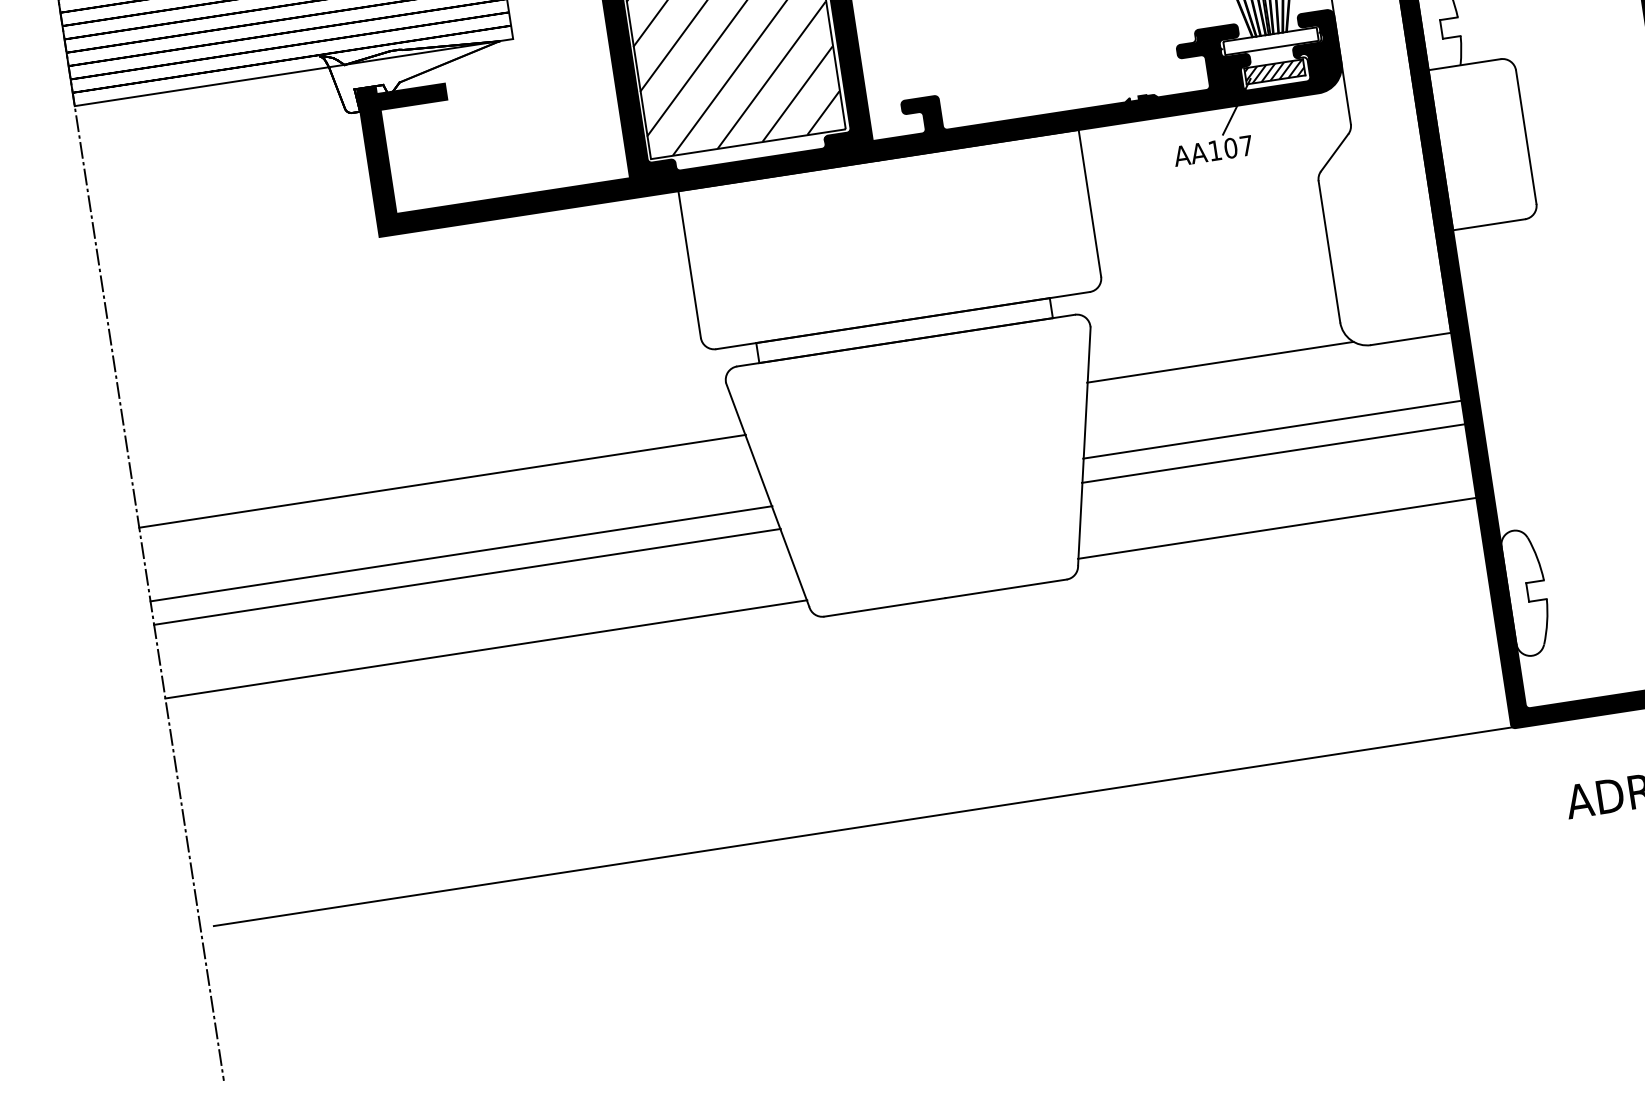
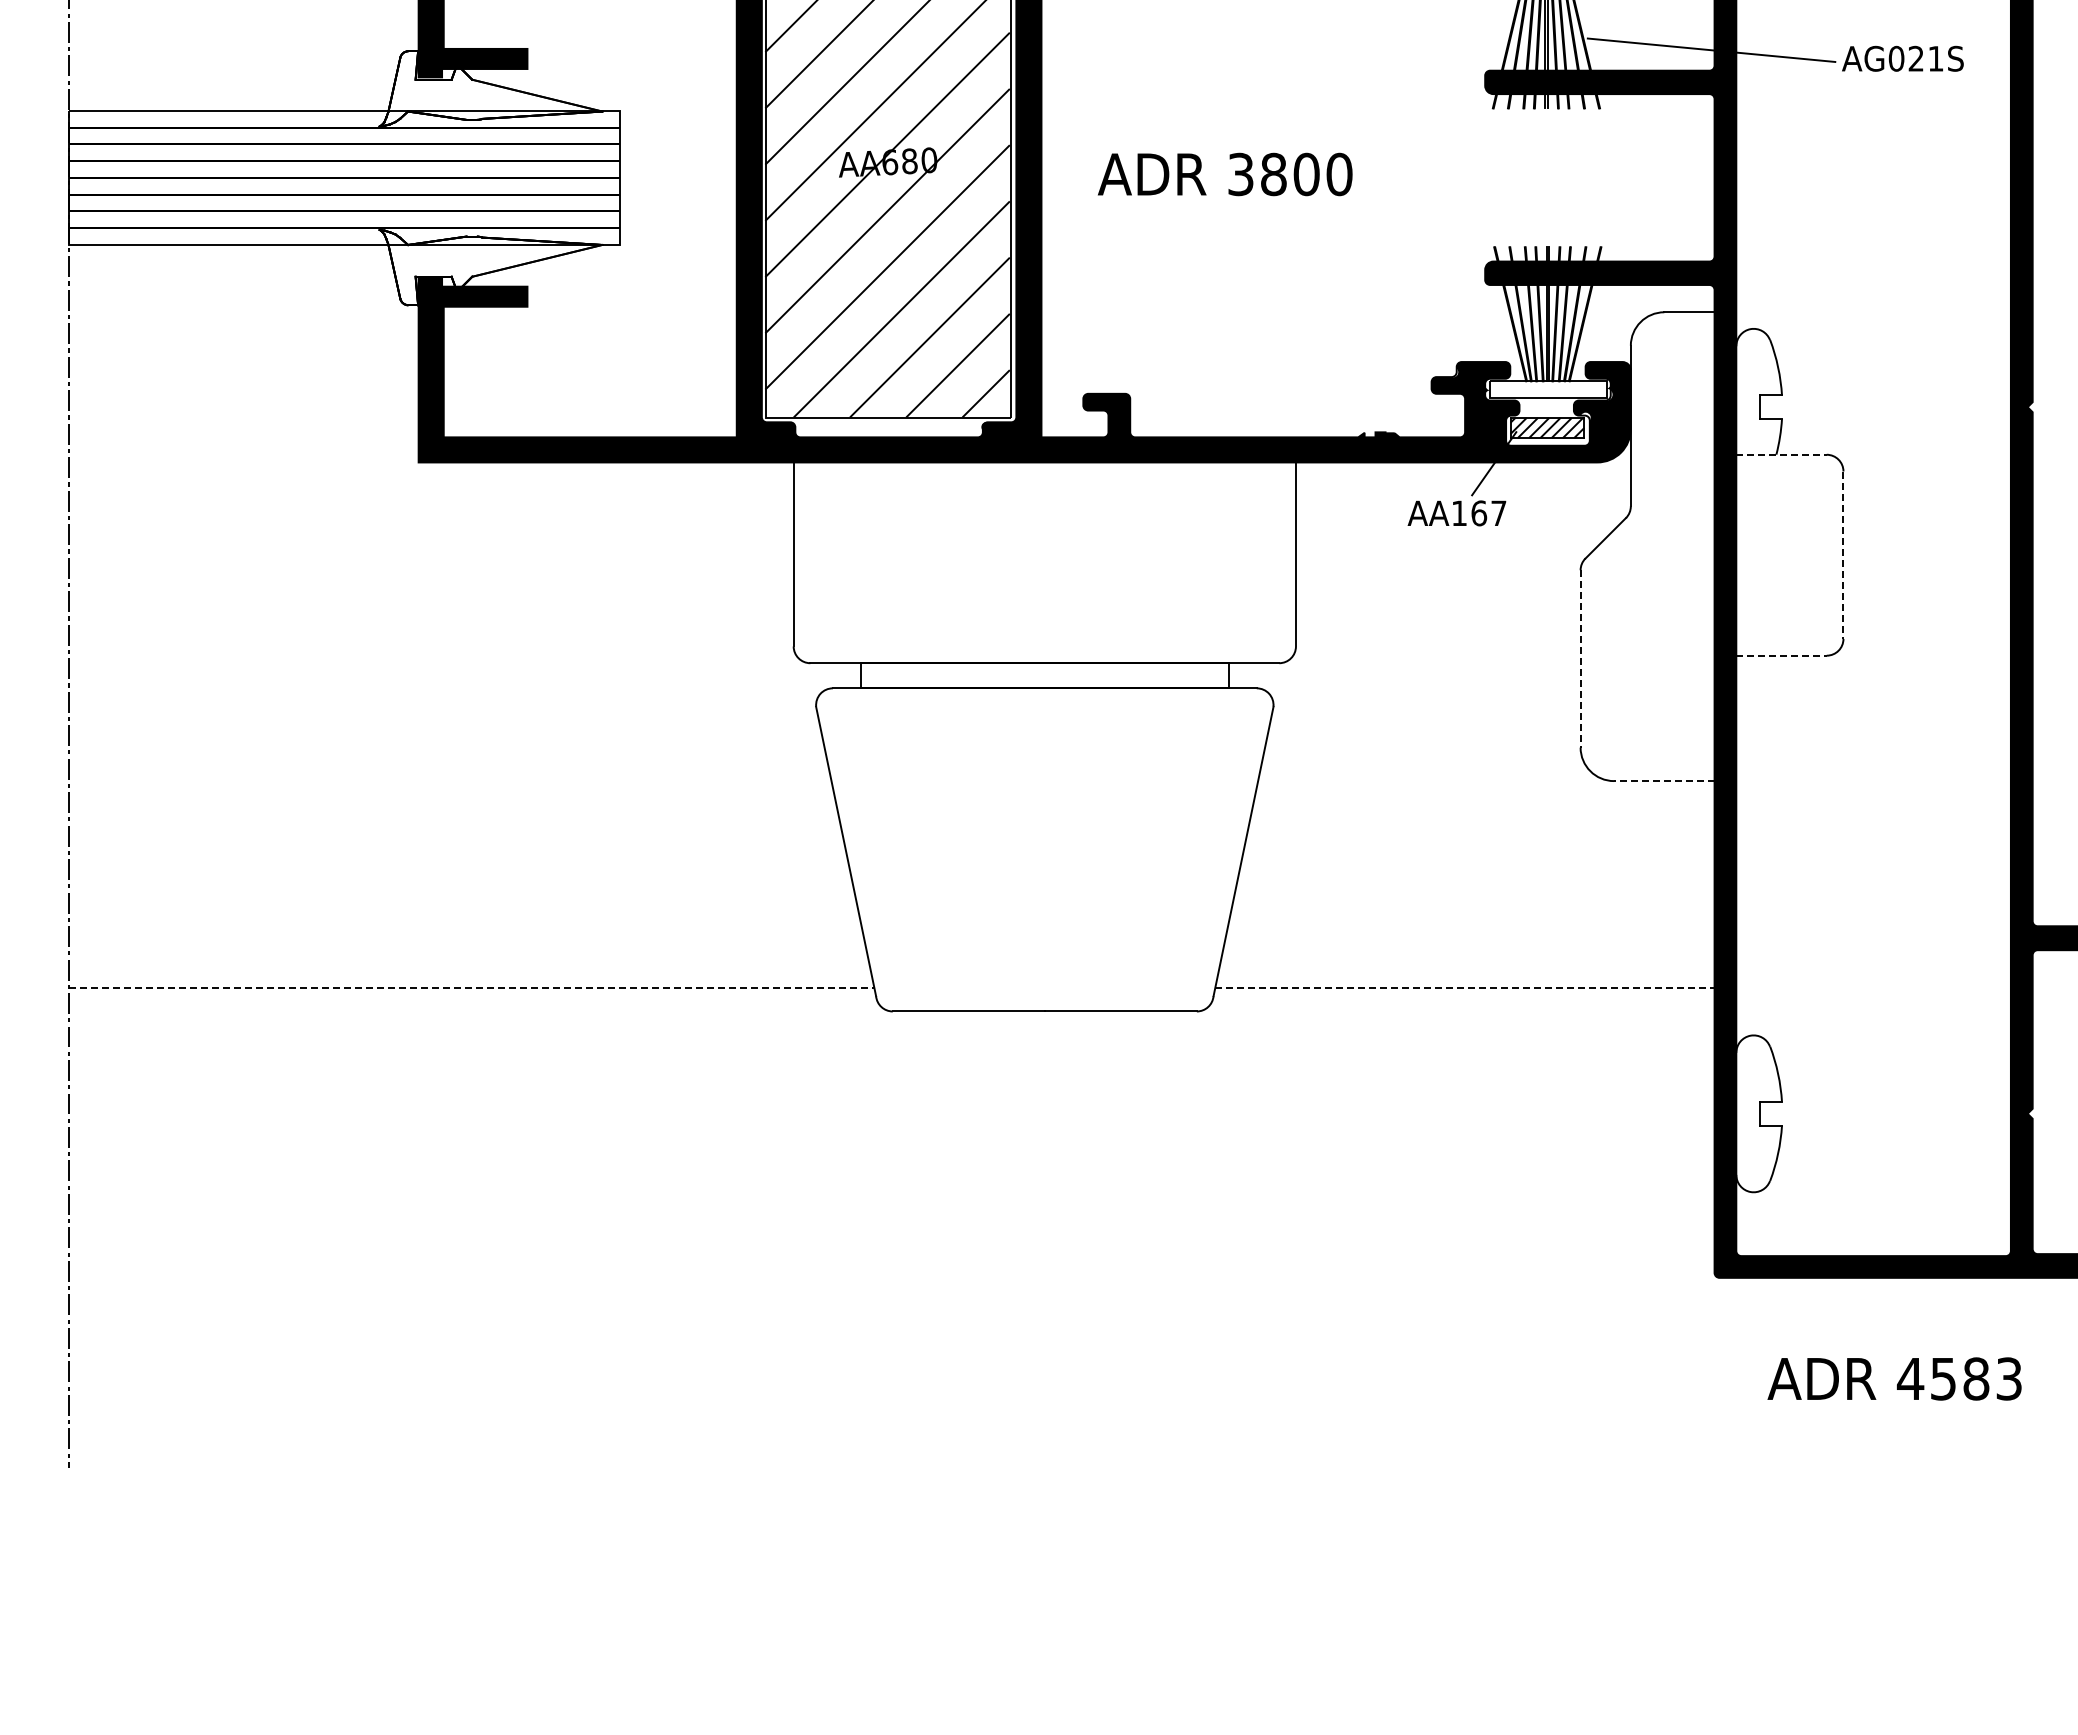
line: (1465, 64) -> (1782, 454), solid -> dashed
line: (1526, 137) -> (1843, 555), solid -> dashed
text: (1231, 148) -> (1479, 513), AA107 -> AA167
line: (1489, 224) -> (1782, 655), solid -> dashed
line: (1329, 251) -> (1580, 658), solid -> dashed
line: (1410, 339) -> (1663, 781), solid -> dashed
line: (1219, 362) -> (1425, 773), removed
line: (1271, 429) -> (1476, 866), removed
line: (1272, 453) -> (1473, 895), removed
line: (442, 481) -> (449, 773), removed
line: (1277, 528) -> (1464, 988), solid -> dashed
line: (461, 553) -> (459, 866), removed
line: (467, 576) -> (462, 895), removed
line: (486, 649) -> (472, 988), solid -> dashed
line: (863, 826) -> (901, 1276), removed

